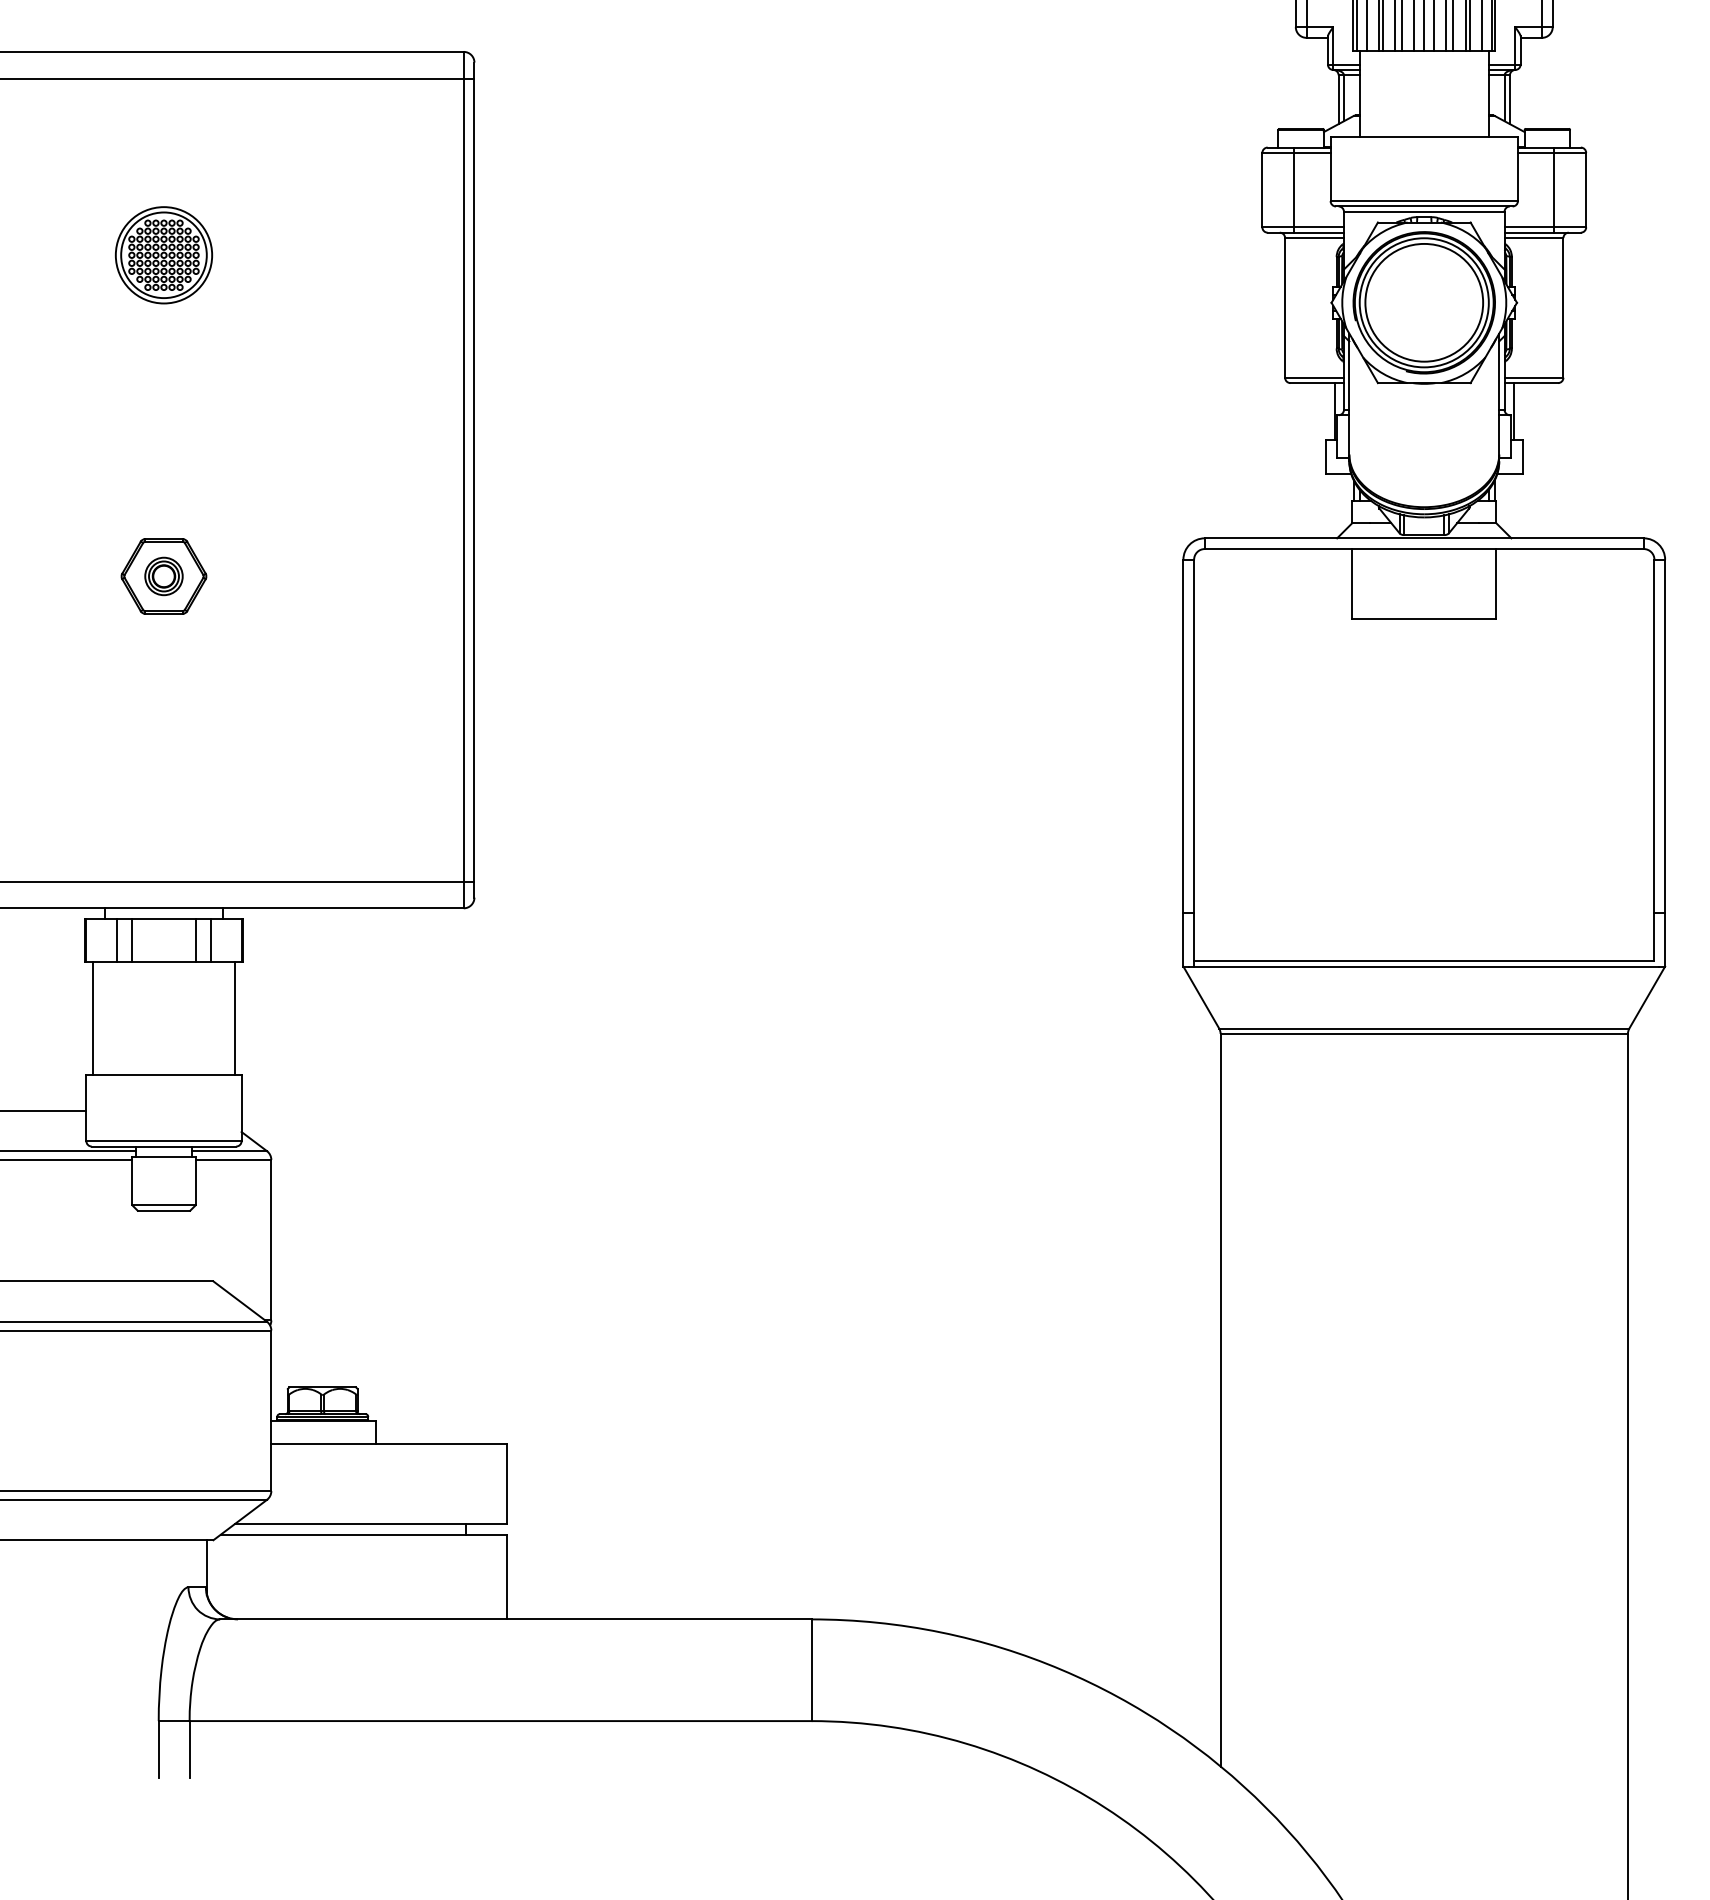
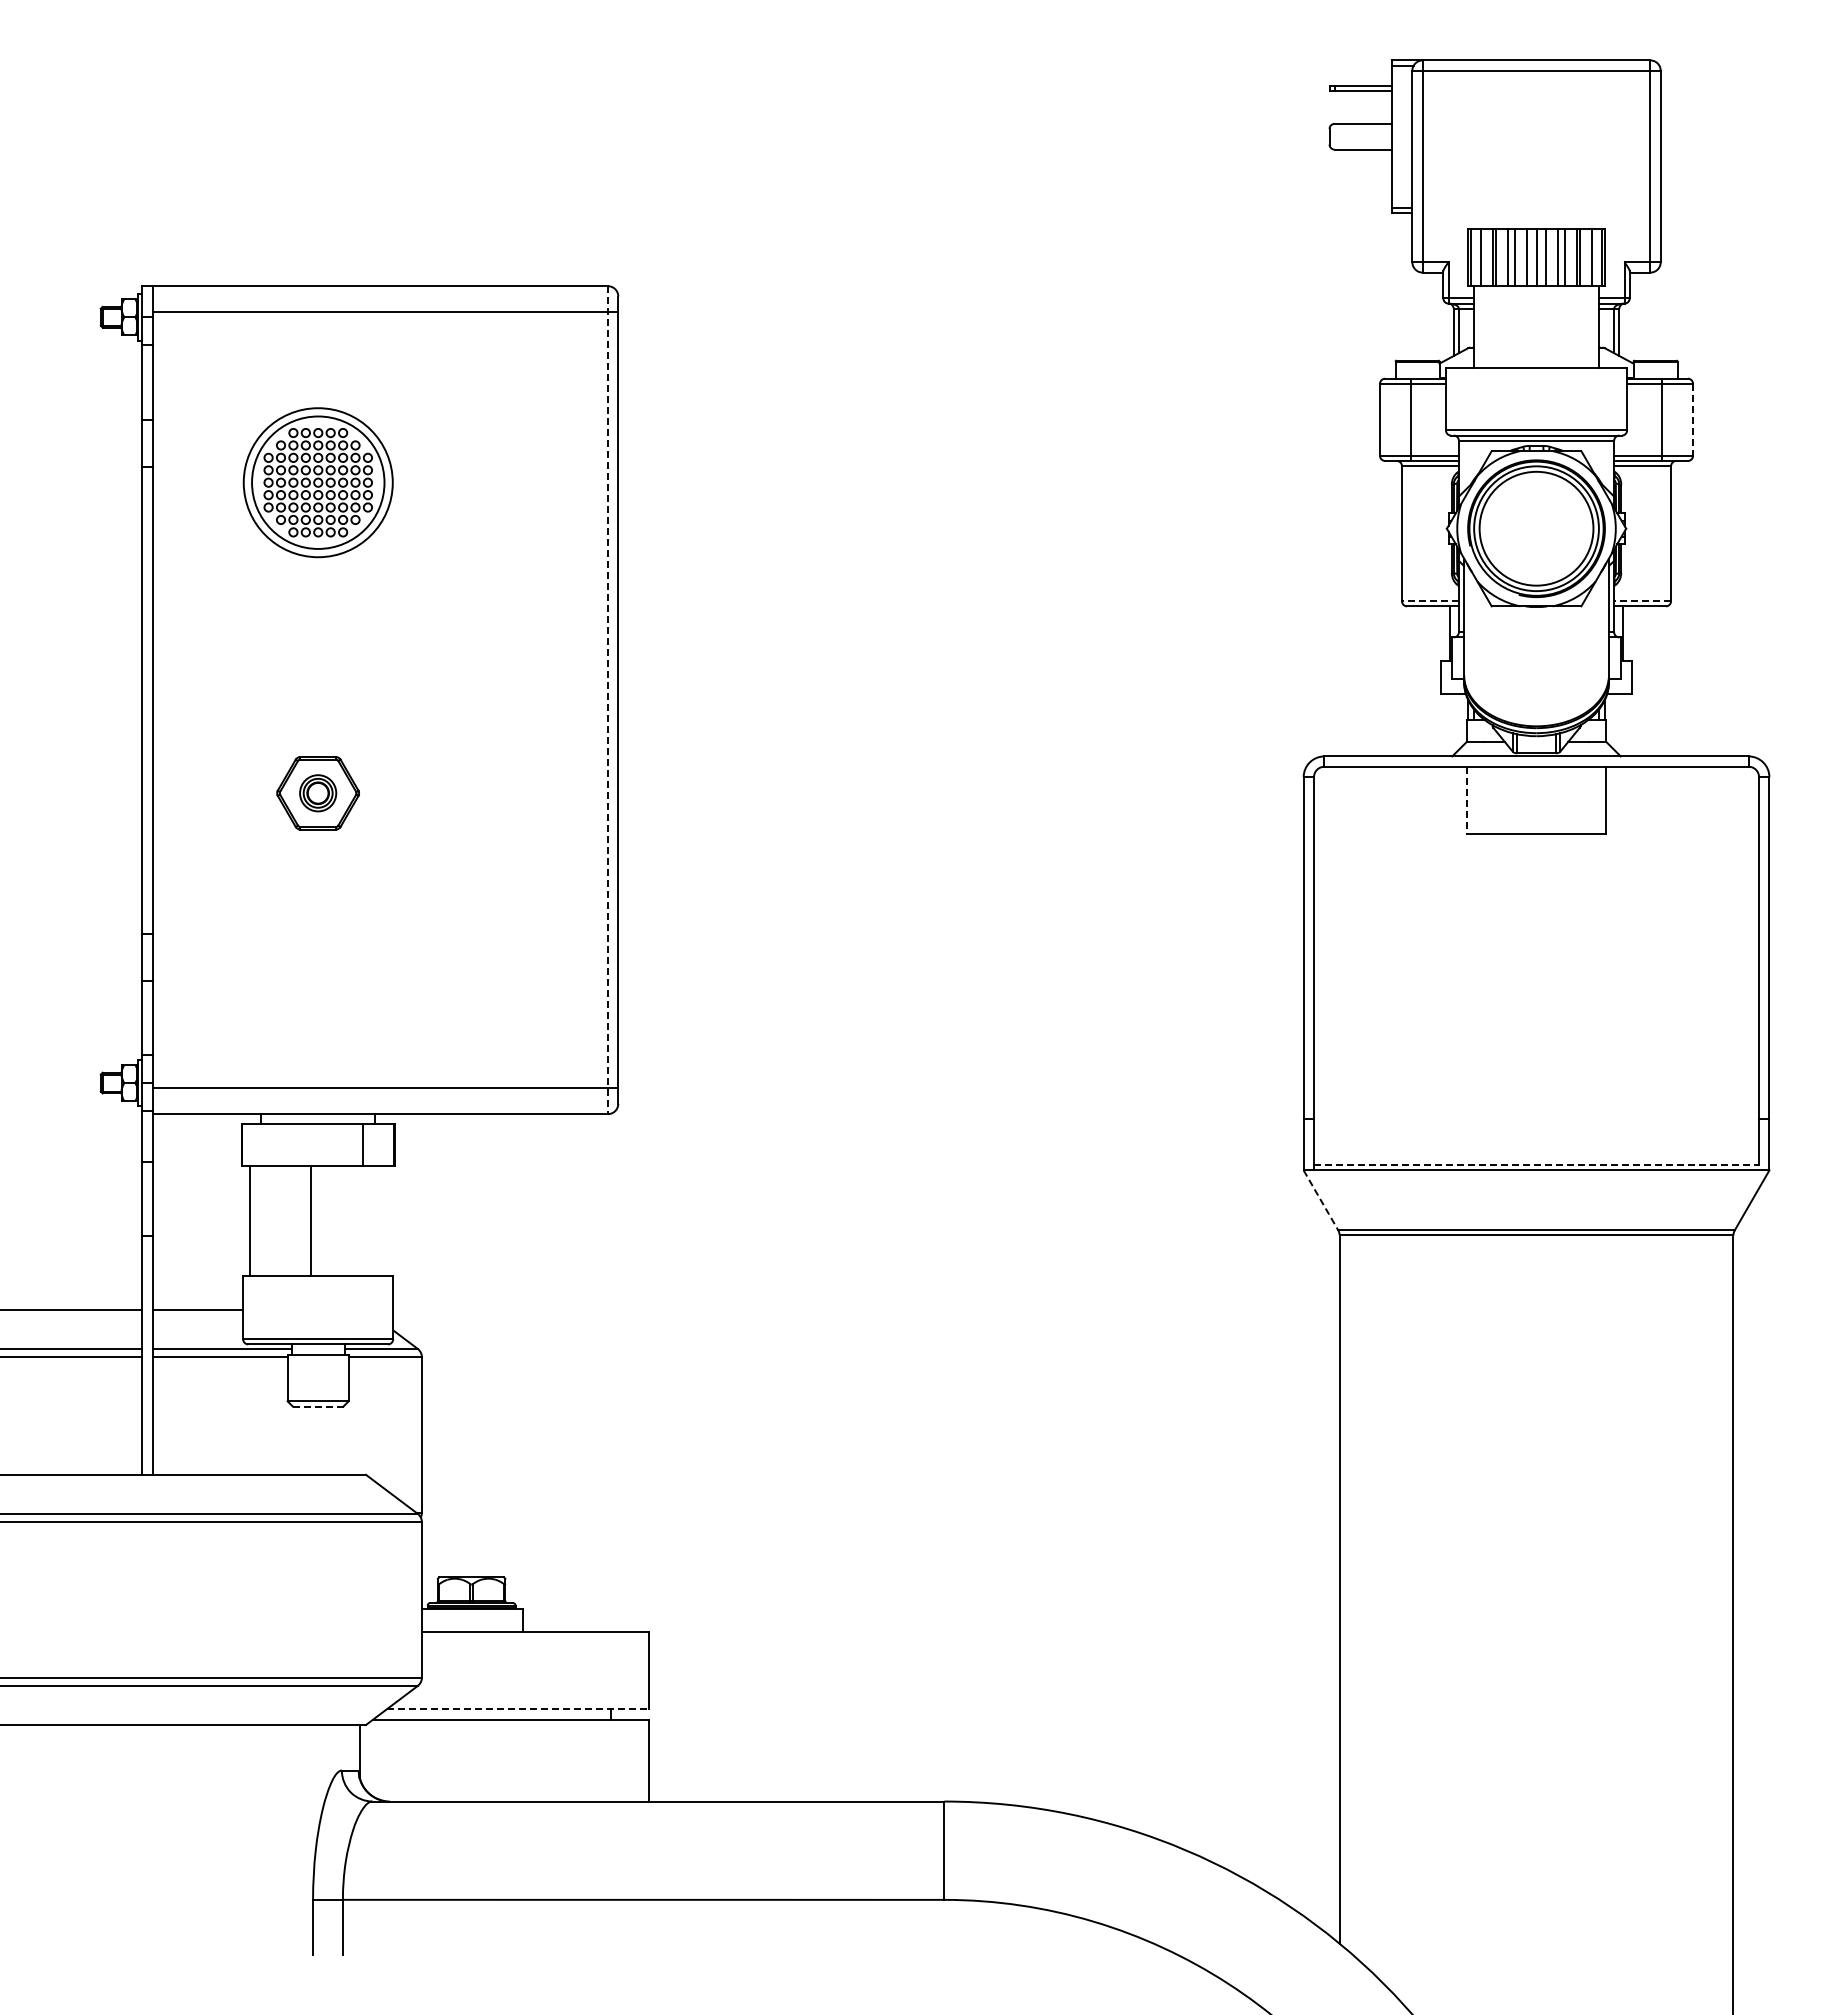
line: (1586, 189) -> (1693, 419), solid -> dashed
part: (163, 254) -> (317, 482), size x1.6
line: (1313, 378) -> (1429, 601), solid -> dashed
line: (1533, 378) -> (1642, 601), solid -> dashed
line: (463, 480) -> (607, 700), solid -> dashed
line: (1351, 583) -> (1466, 800), solid -> dashed
line: (117, 939) -> (273, 1144), removed
line: (132, 939) -> (287, 1144), removed
line: (195, 939) -> (348, 1144), removed
line: (1424, 961) -> (1536, 1165), solid -> dashed
line: (1200, 997) -> (1320, 1200), solid -> dashed
line: (234, 1018) -> (310, 1220), moved
line: (163, 1210) -> (317, 1406), solid -> dashed
line: (371, 1524) -> (518, 1709), solid -> dashed

